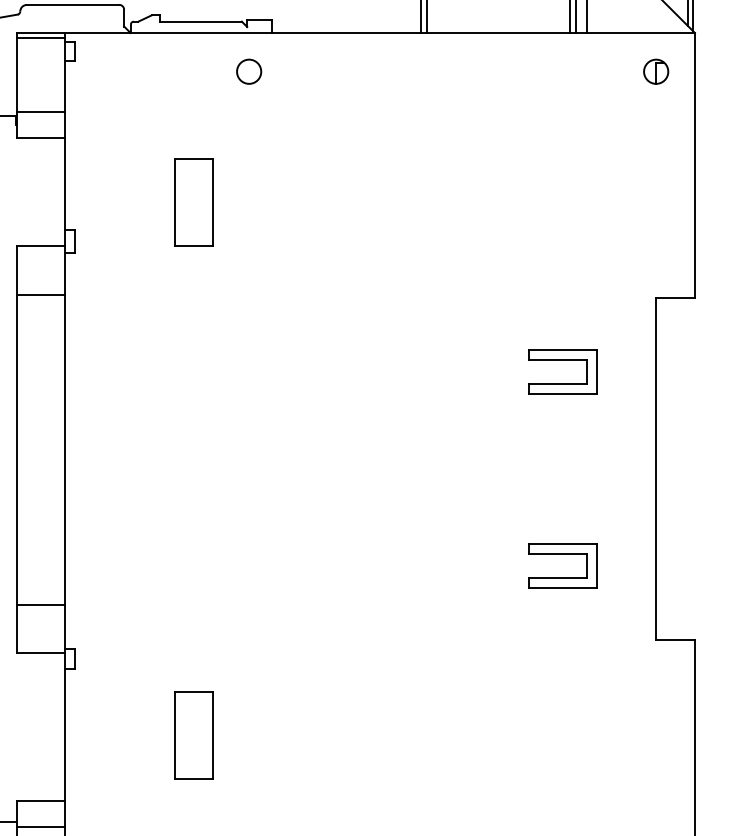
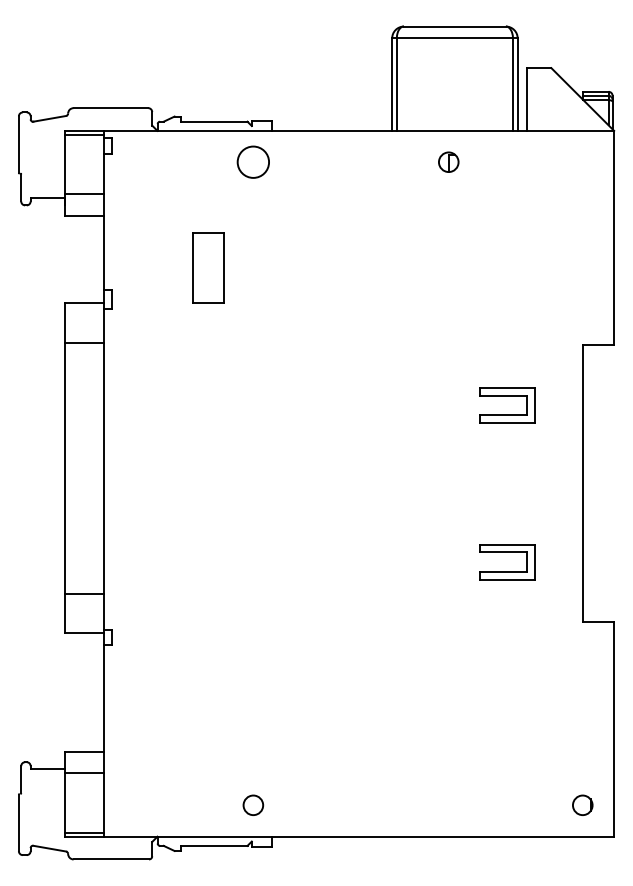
part: (655, 70) -> (448, 161), moved
circle: (249, 72) -> (253, 162), size x1.6
part: (193, 735) -> (208, 699), removed

